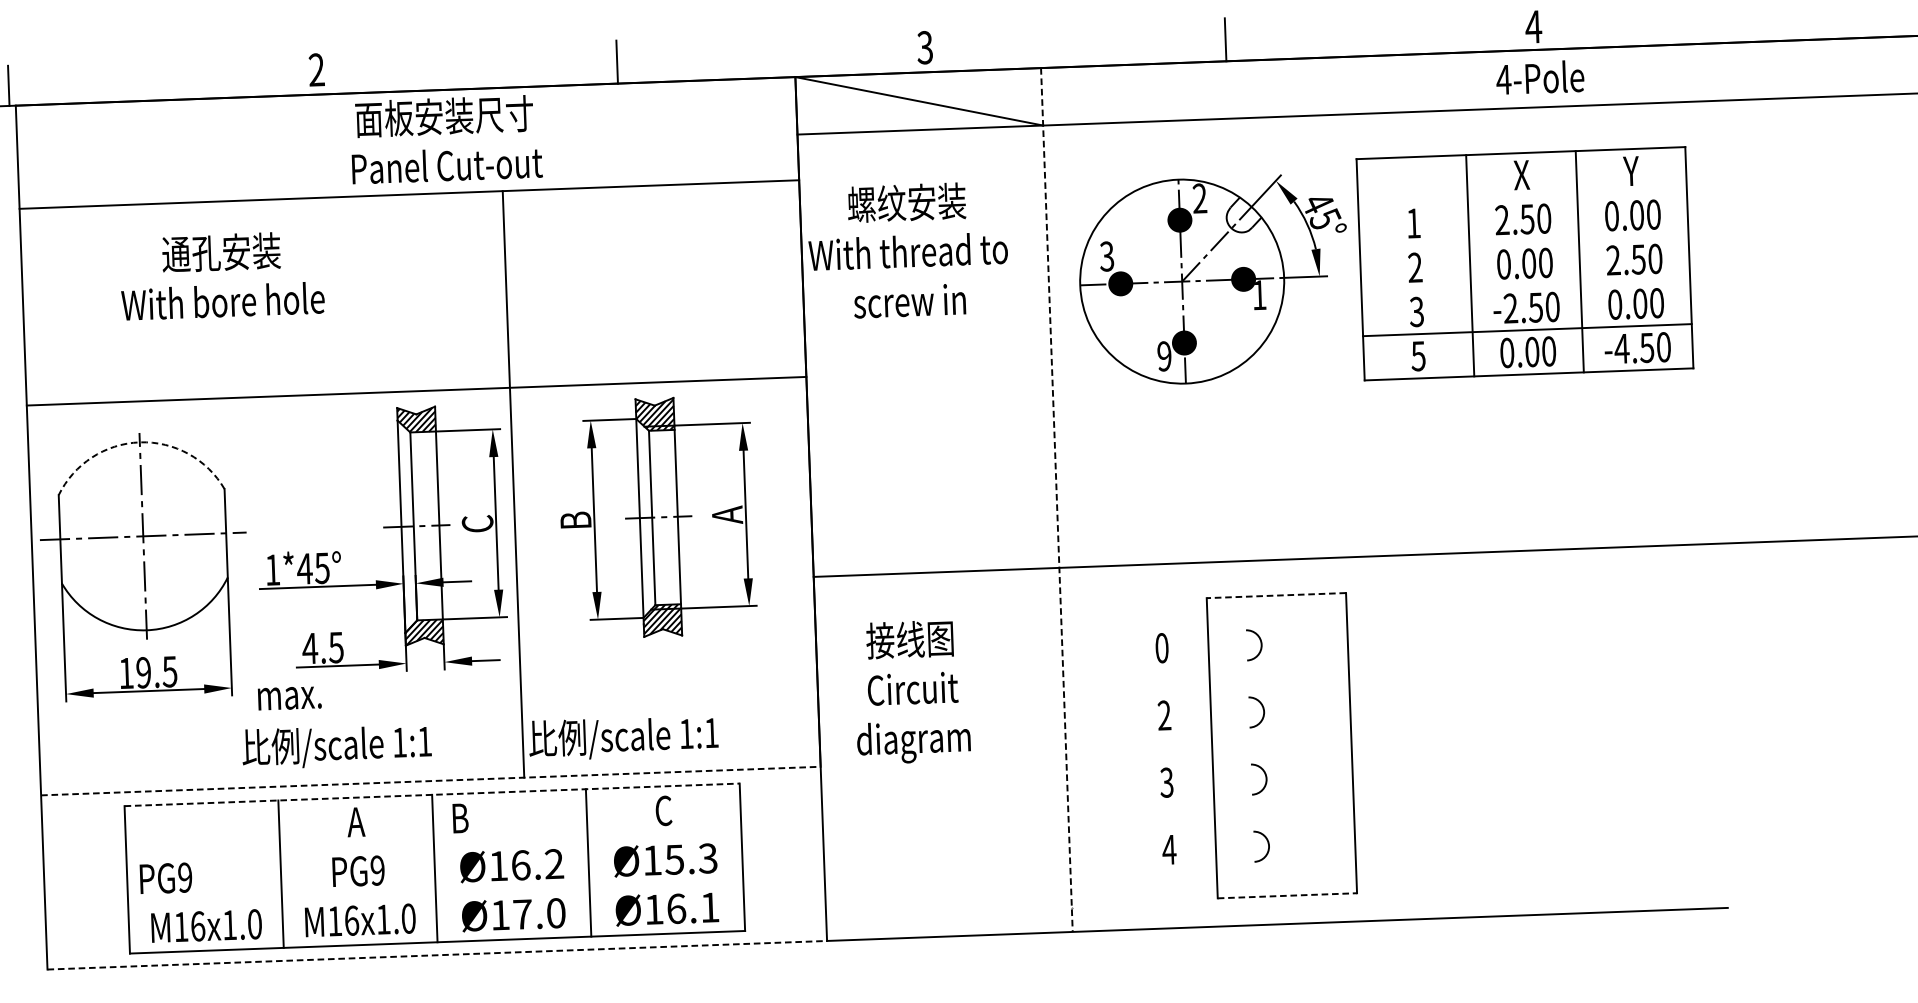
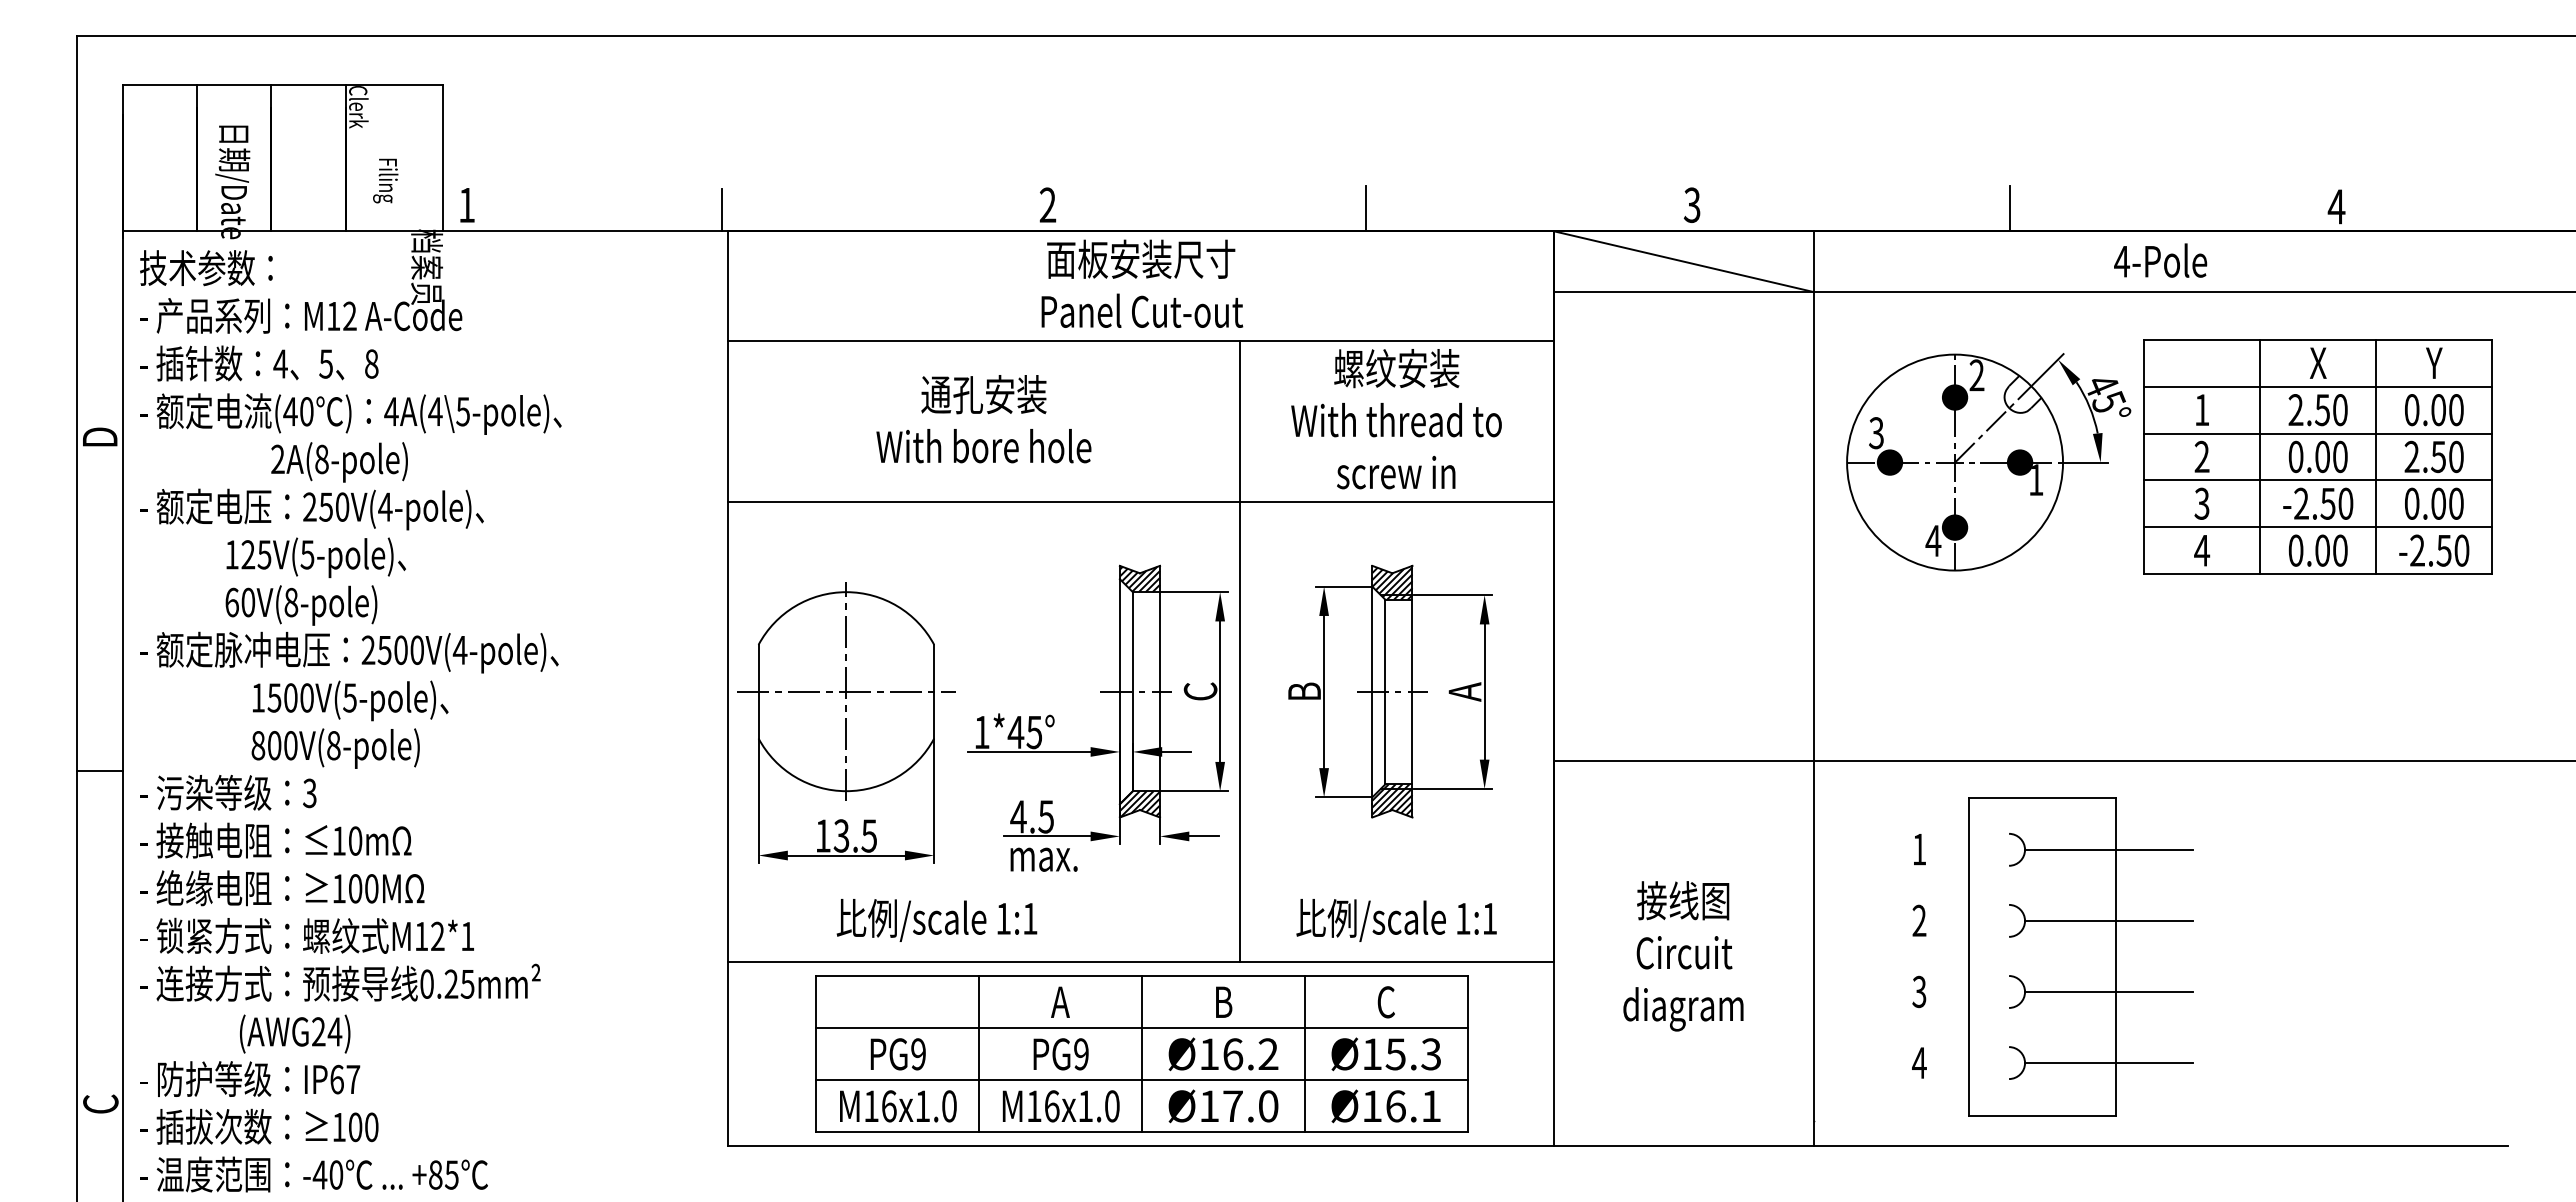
text: (1540, 77) -> (2160, 260), moved
text: (446, 139) -> (1142, 283), moved
line: (1522, 197) -> (2318, 386), added
line: (1524, 241) -> (2318, 433), added
text: (908, 250) -> (1396, 419), moved
text: (221, 276) -> (983, 419), moved
line: (1526, 285) -> (2318, 480), added
text: (1621, 348) -> (2417, 550), -4.50 -> -2.50
text: (1164, 355) -> (1933, 540), 9 -> 4
text: (1418, 356) -> (2202, 550), 5 -> 4
line: (416, 390) -> (1140, 501), moved
arc: (139, 442) -> (846, 592), dashed -> solid
line: (1057, 500) -> (1814, 689), dashed -> solid
line: (1276, 595) -> (2042, 798), dashed -> solid
line: (1340, 641) -> (2108, 849), added
text: (1162, 648) -> (1919, 849), 0 -> 1
text: (143, 672) -> (841, 835), 19.5 -> 13.5
text: (912, 692) -> (1683, 956), moved
text: (289, 698) -> (1043, 859), moved
line: (1342, 708) -> (2108, 920), added
text: (623, 737) -> (1396, 920), moved
text: (336, 746) -> (936, 920), moved
line: (1345, 775) -> (2108, 991), added
line: (431, 780) -> (1141, 961), dashed -> solid
line: (431, 795) -> (1141, 976), dashed -> solid
text: (460, 817) -> (1224, 1001), moved
line: (1347, 843) -> (2108, 1063), added
line: (433, 844) -> (1141, 1028), added
text: (165, 878) -> (897, 1054), moved
line: (435, 893) -> (1141, 1080), added
line: (1287, 896) -> (2042, 1116), dashed -> solid
line: (437, 955) -> (1141, 1146), dashed -> solid

